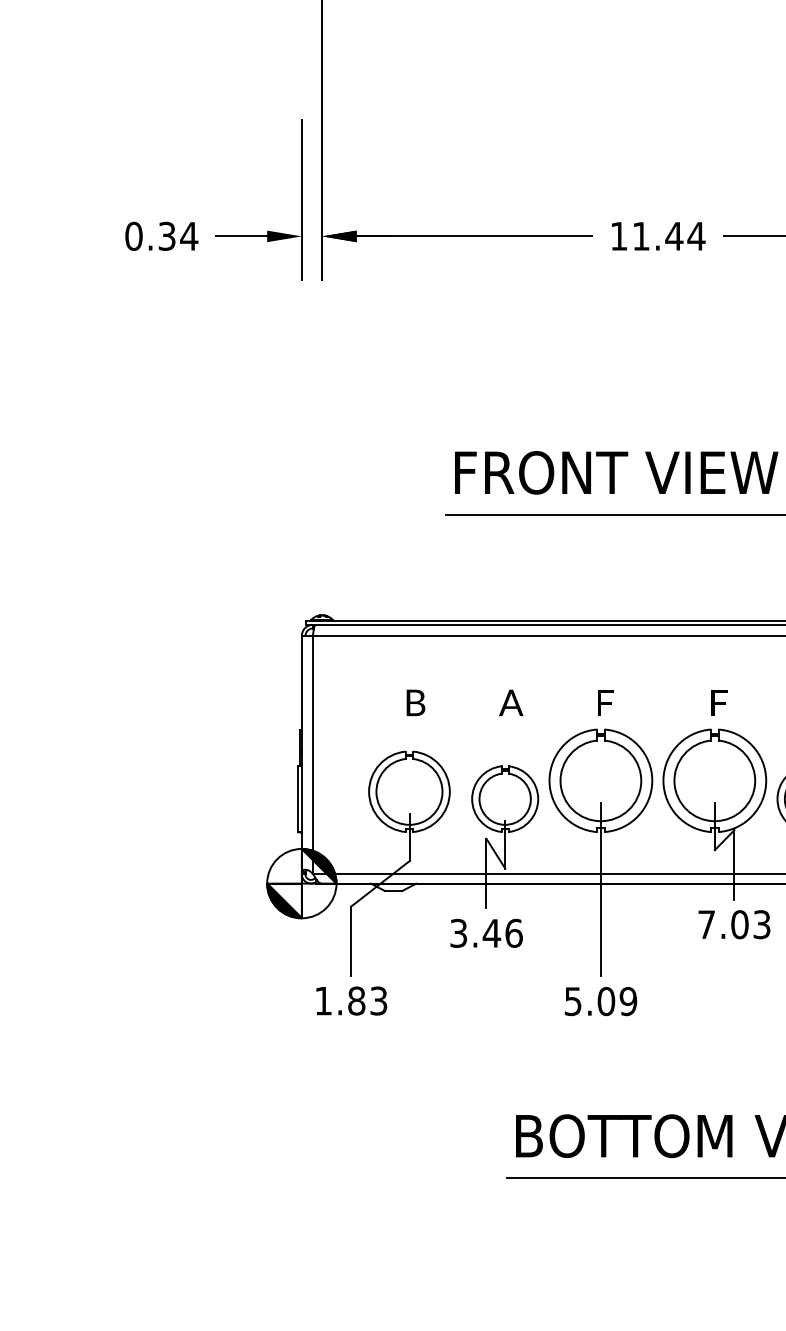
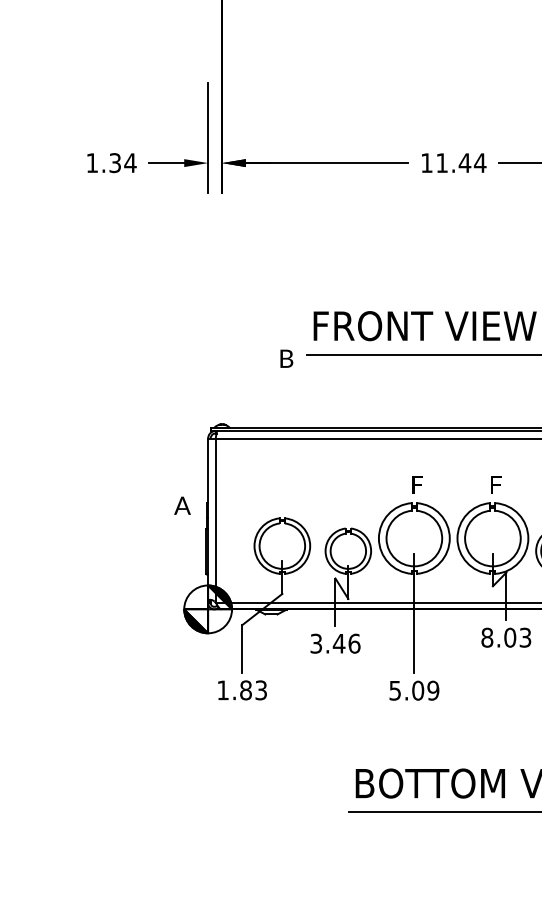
text: (134, 236) -> (92, 163), 0.34 -> 1.34
text: (415, 702) -> (286, 358), moved
text: (511, 702) -> (182, 505), moved
text: (706, 924) -> (487, 637), 7.03 -> 8.03

